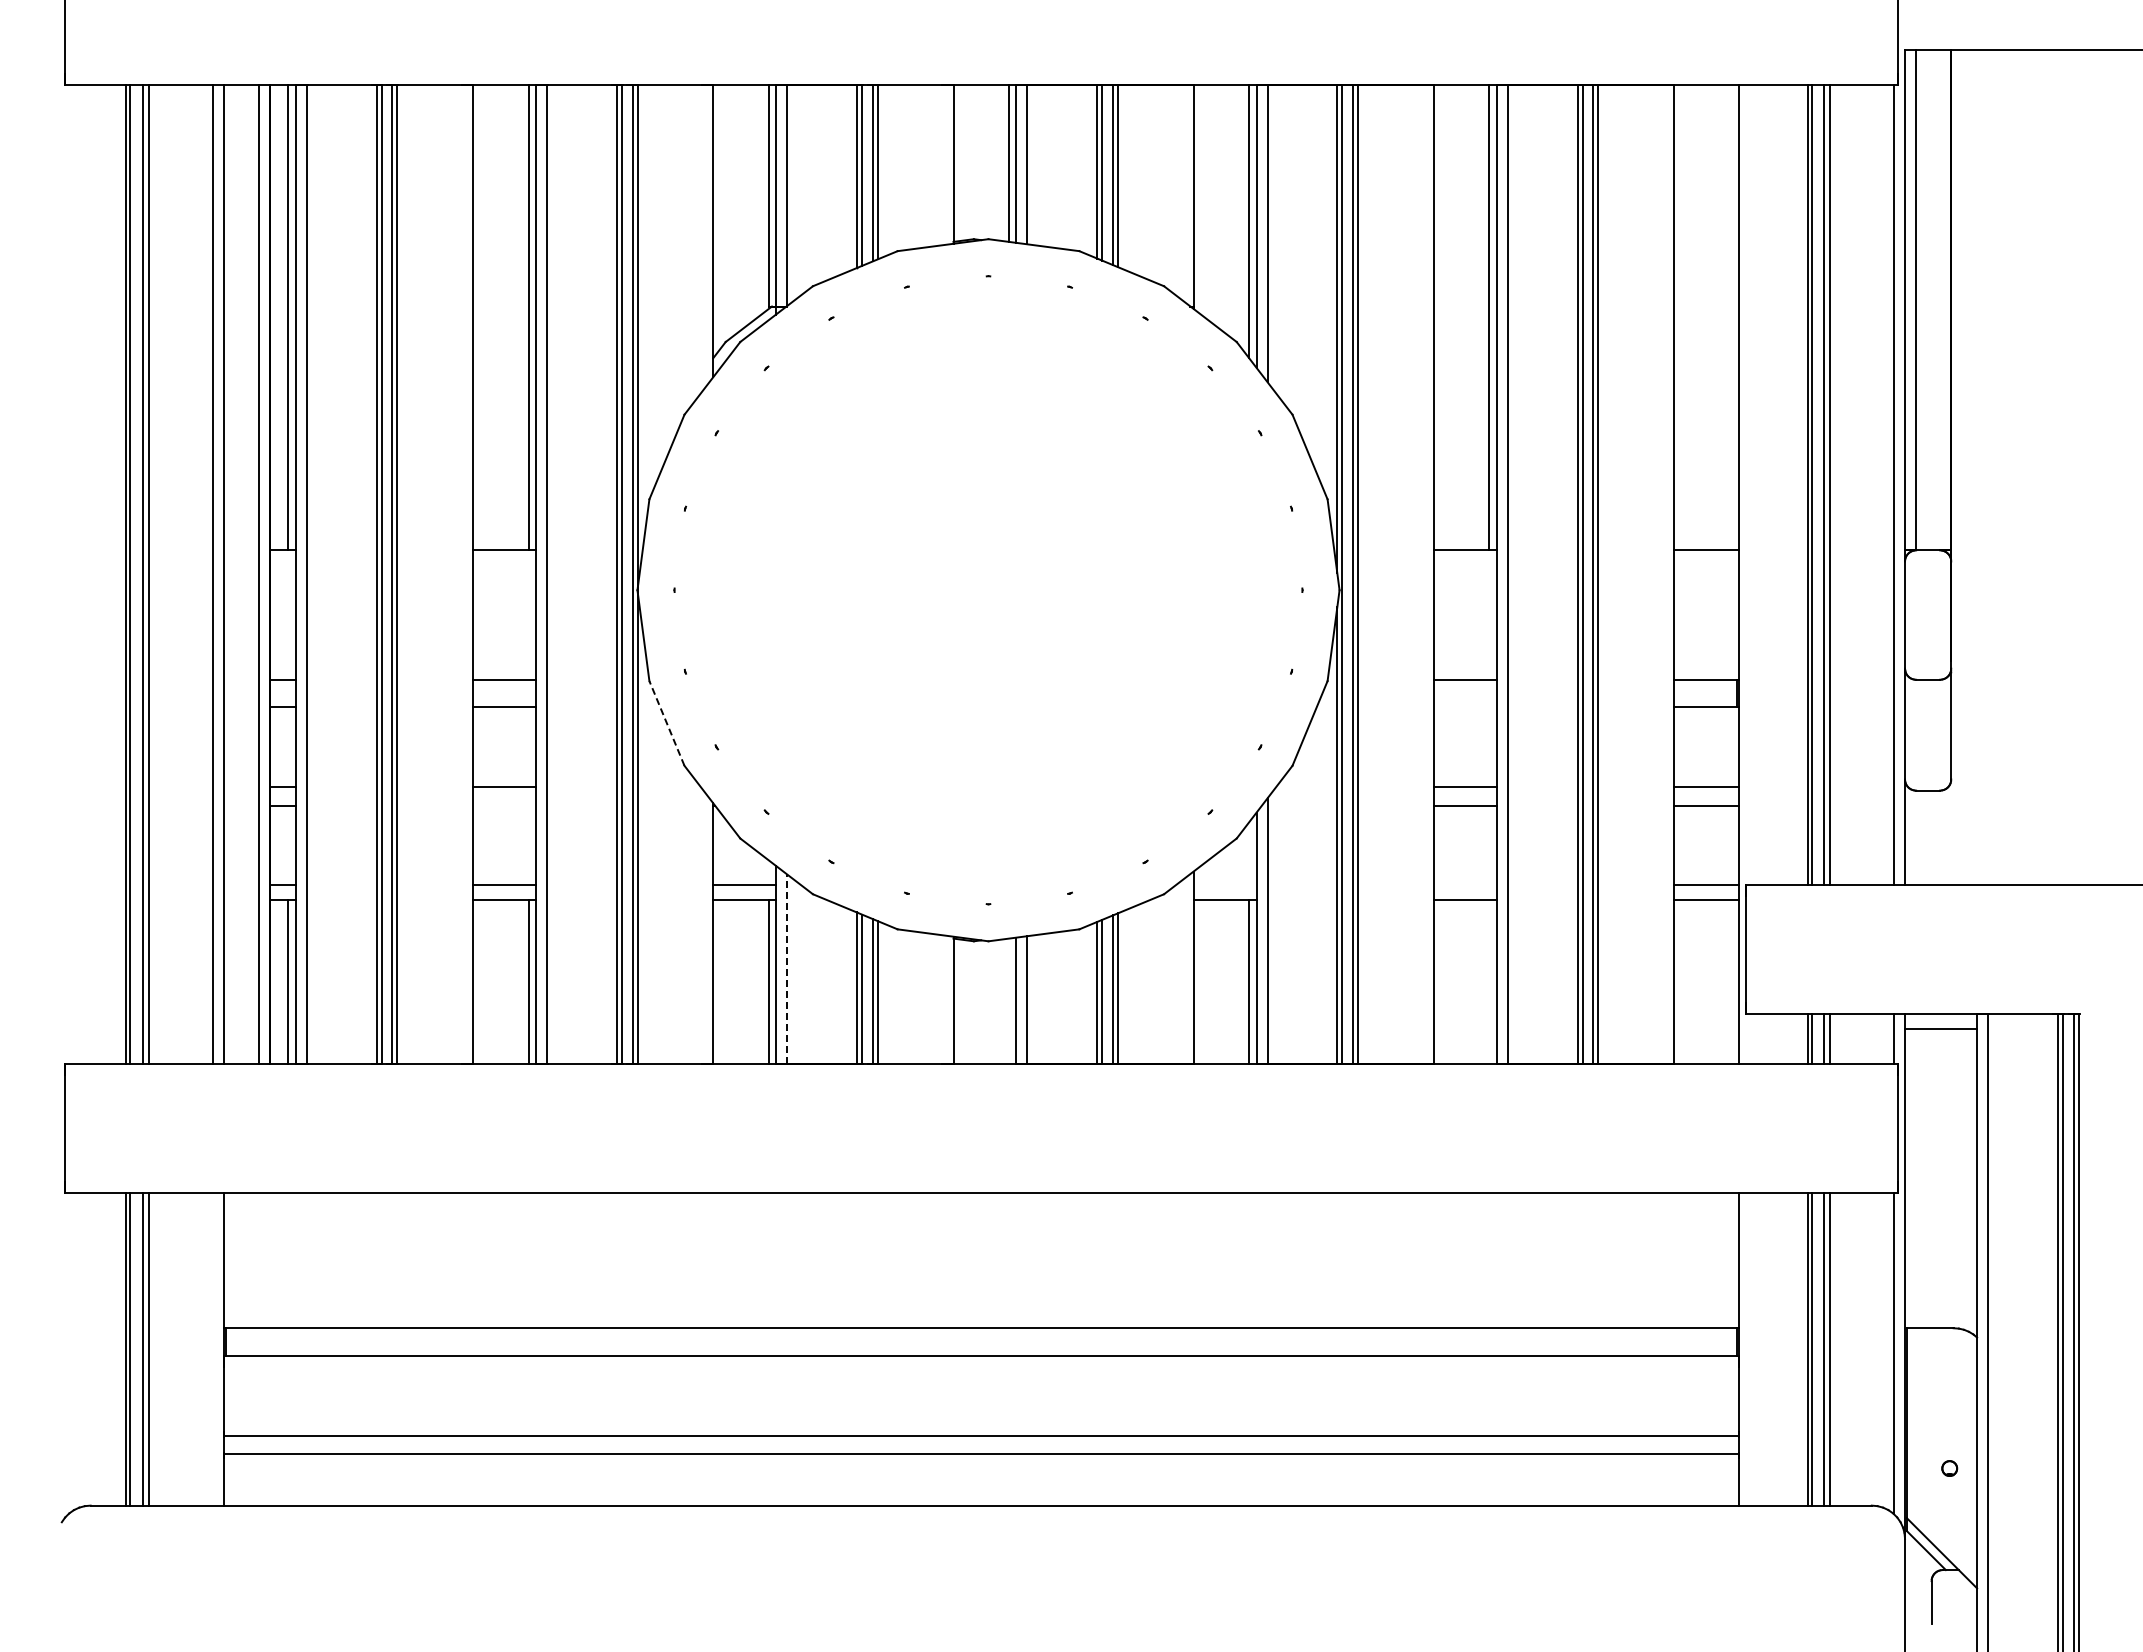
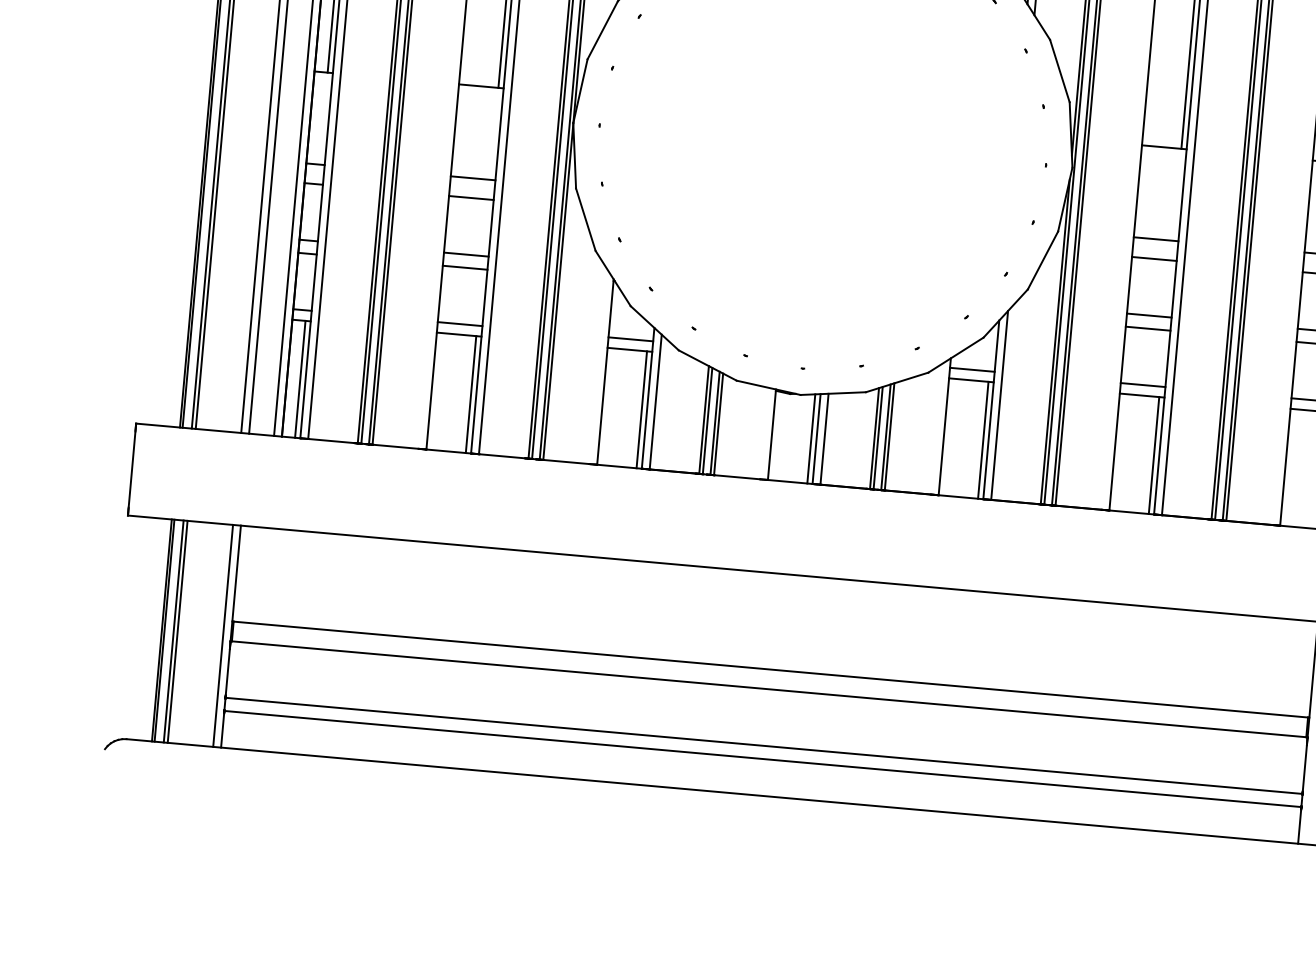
line: (1464, 707) -> (1153, 258), added
line: (666, 723) -> (585, 219), dashed -> solid
line: (504, 805) -> (465, 267), added
line: (1224, 884) -> (971, 369), added
line: (1464, 884) -> (1142, 384), added
line: (787, 969) -> (655, 402), dashed -> solid
line: (1489, 981) -> (1154, 455), added
line: (1008, 1001) -> (810, 439), added
line: (212, 1349) -> (223, 635), added

